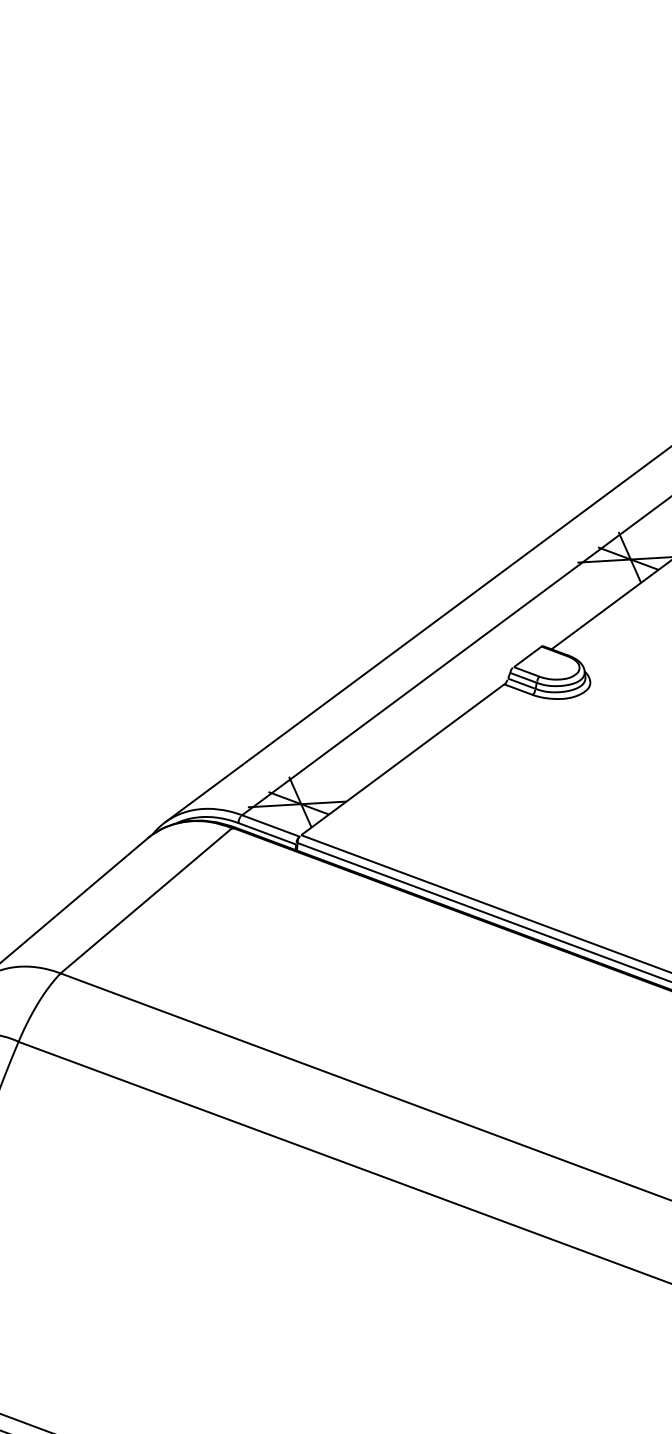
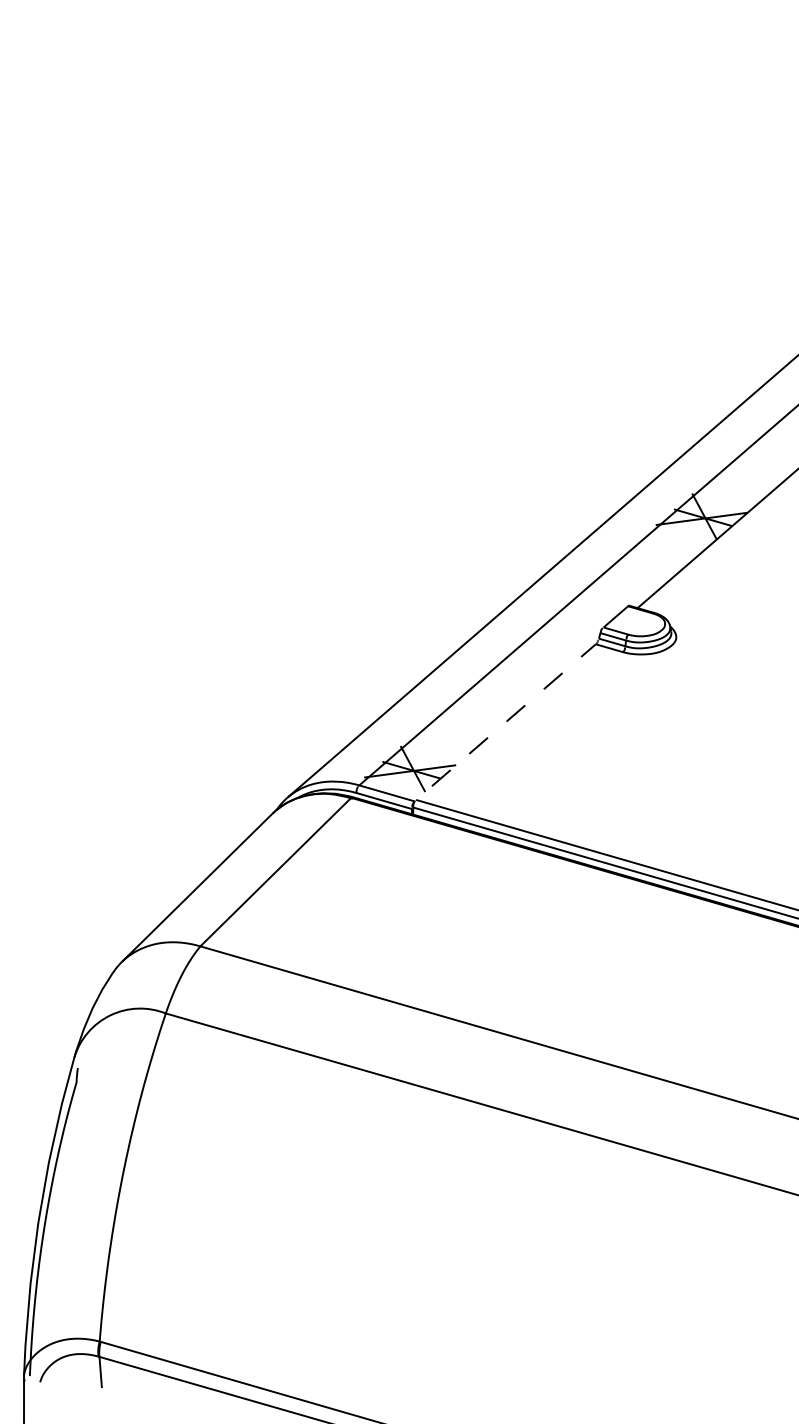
line: (407, 756) -> (510, 718), solid -> dashed

